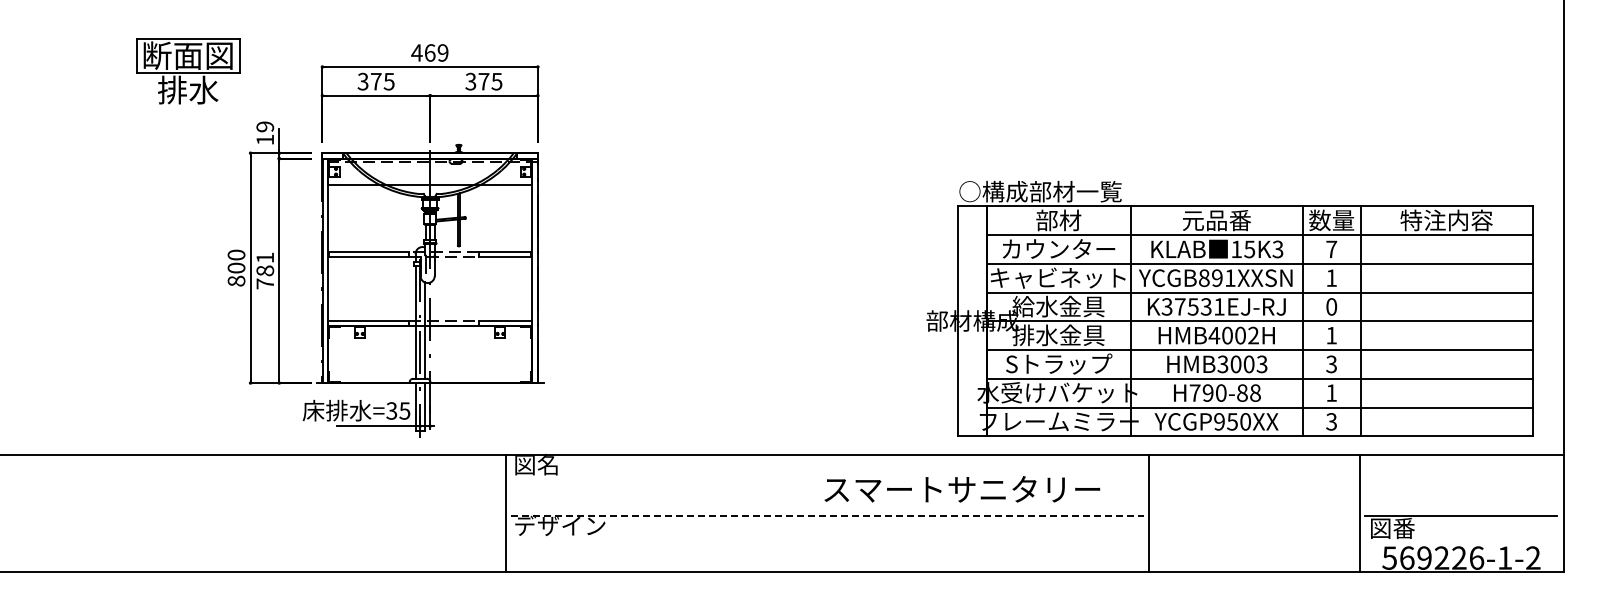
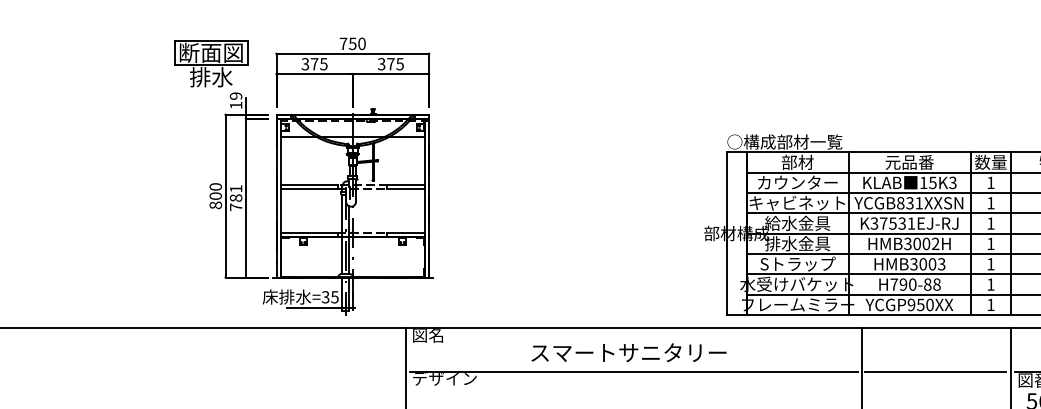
text: (429, 52) -> (352, 43), 469 -> 750
part: (188, 71) -> (211, 64), moved
text: (1331, 248) -> (990, 182), 7 -> 1
text: (1216, 277) -> (909, 202), YCGB891XXSN -> YCGB831XXSN
text: (1331, 306) -> (990, 223), 0 -> 1
text: (1214, 335) -> (907, 243), HMB4002H -> HMB3002H
text: (1331, 364) -> (990, 264), 3 -> 1
text: (1331, 421) -> (990, 304), 3 -> 1
text: (962, 489) -> (629, 352), moved
line: (827, 516) -> (634, 371), dashed -> solid
line: (1253, 516) -> (935, 371), added

